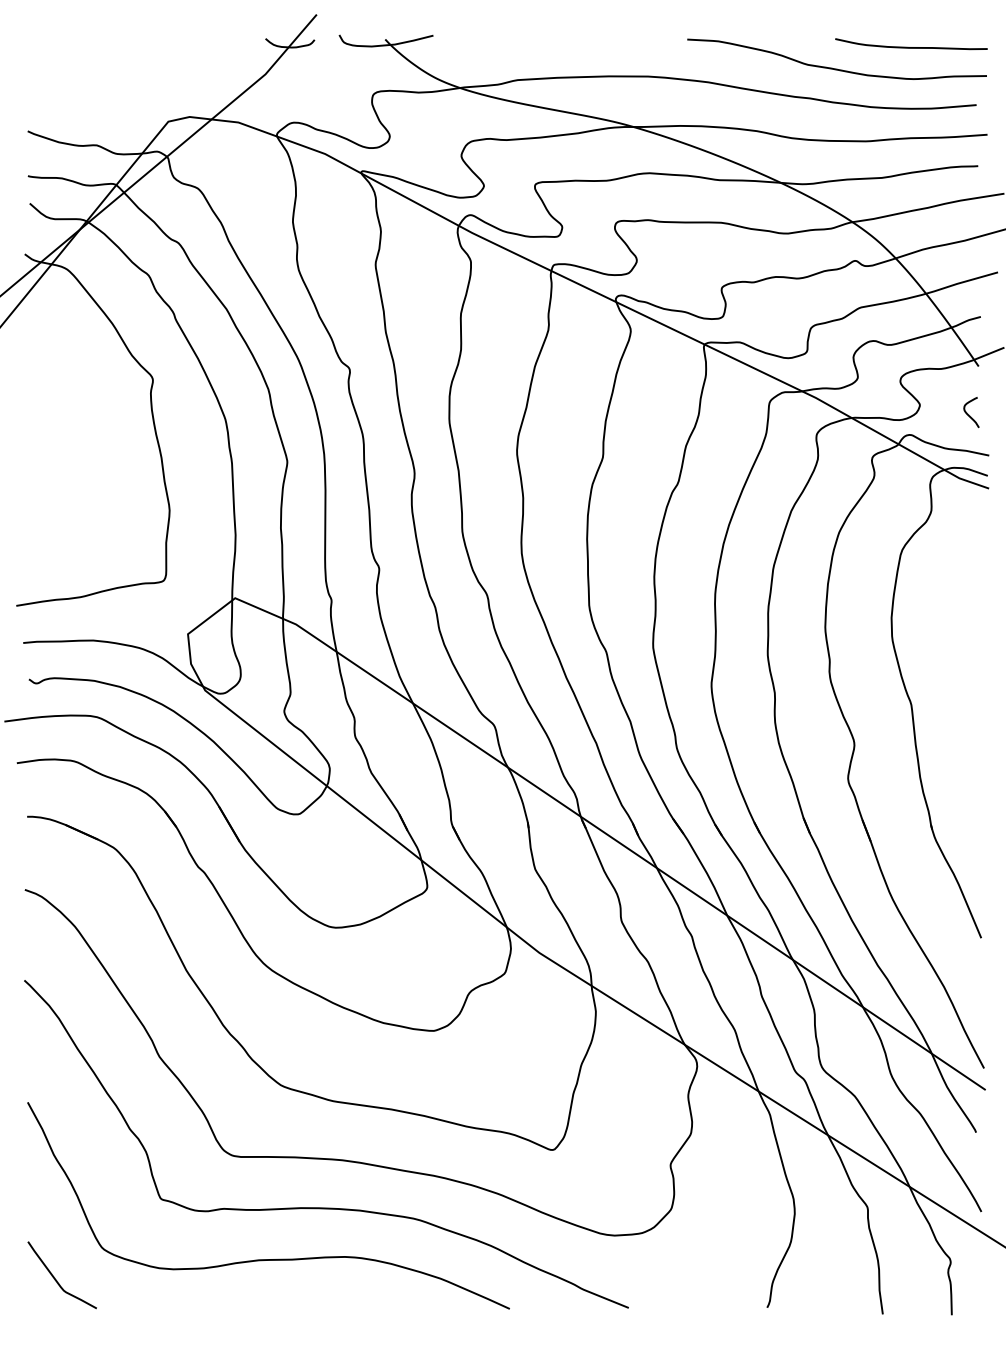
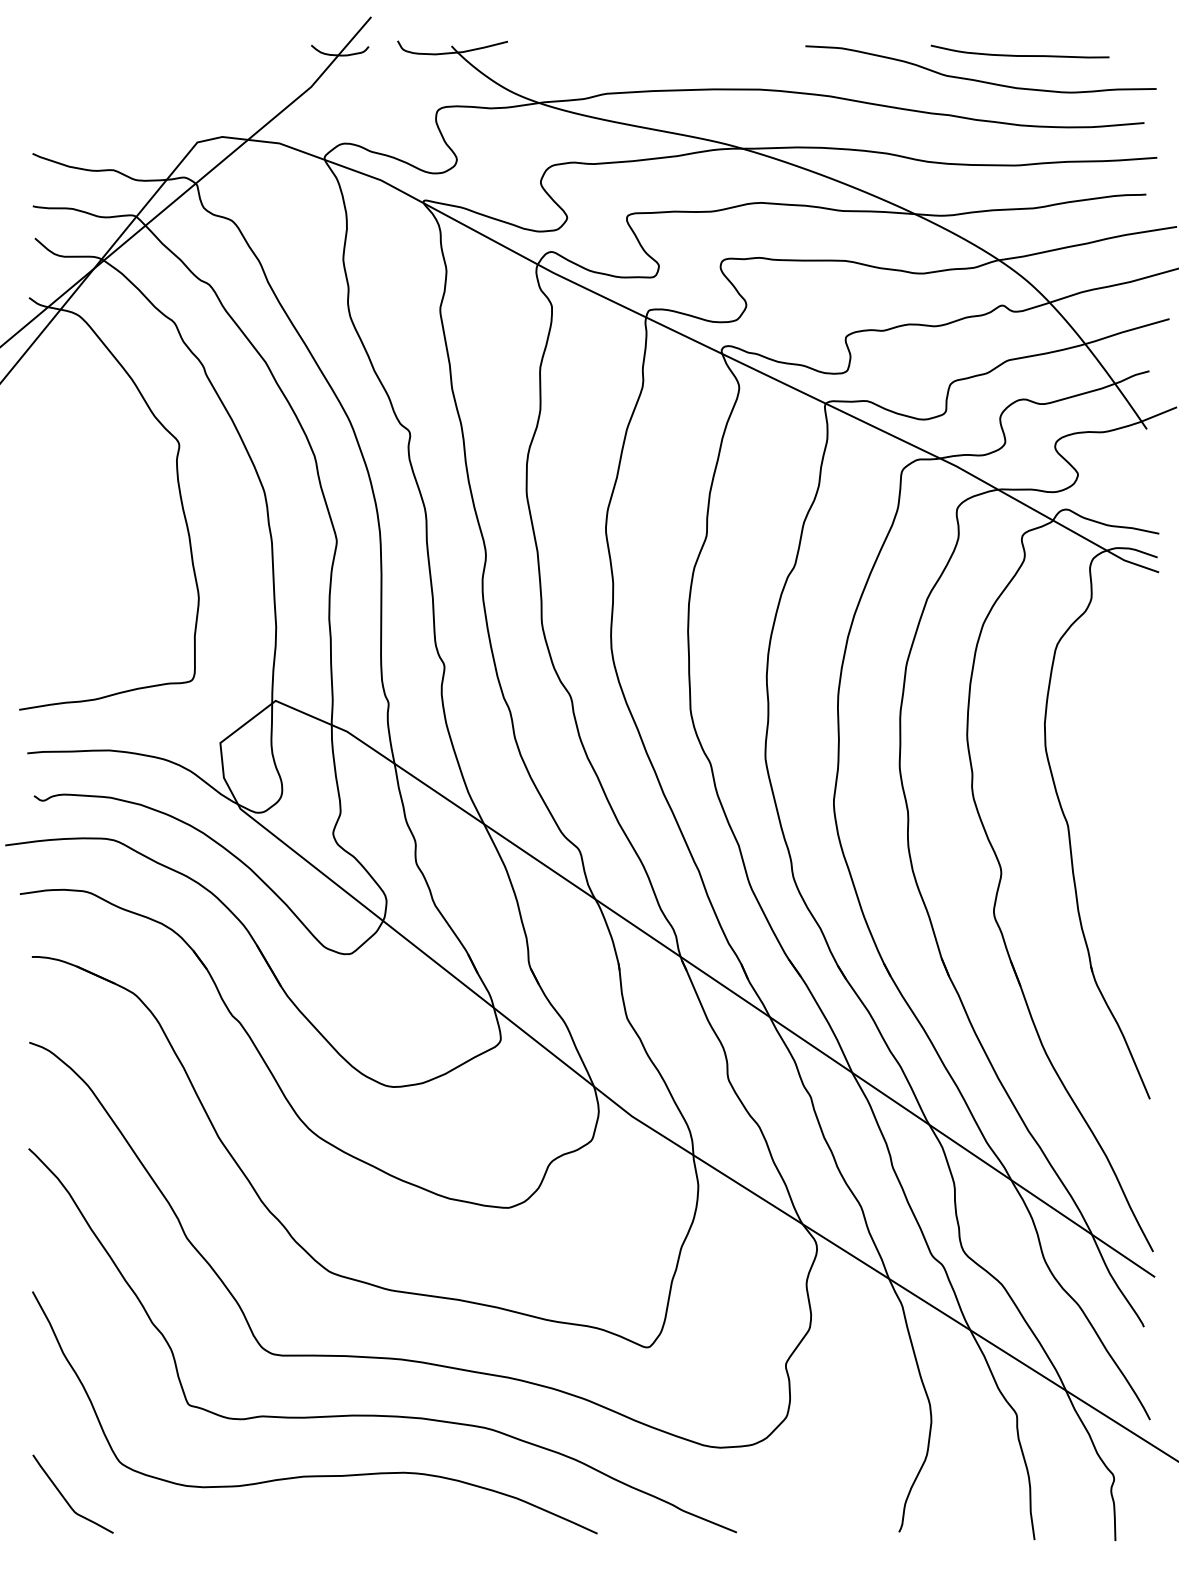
curve: (910, 47) -> (1019, 55), moved
curve: (968, 414) -> (1135, 485), removed

